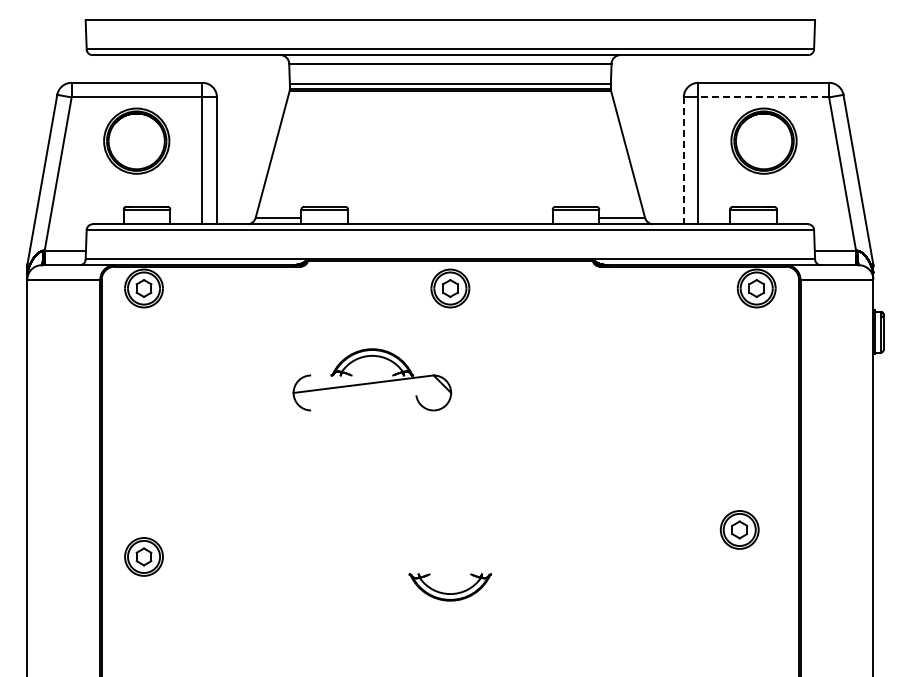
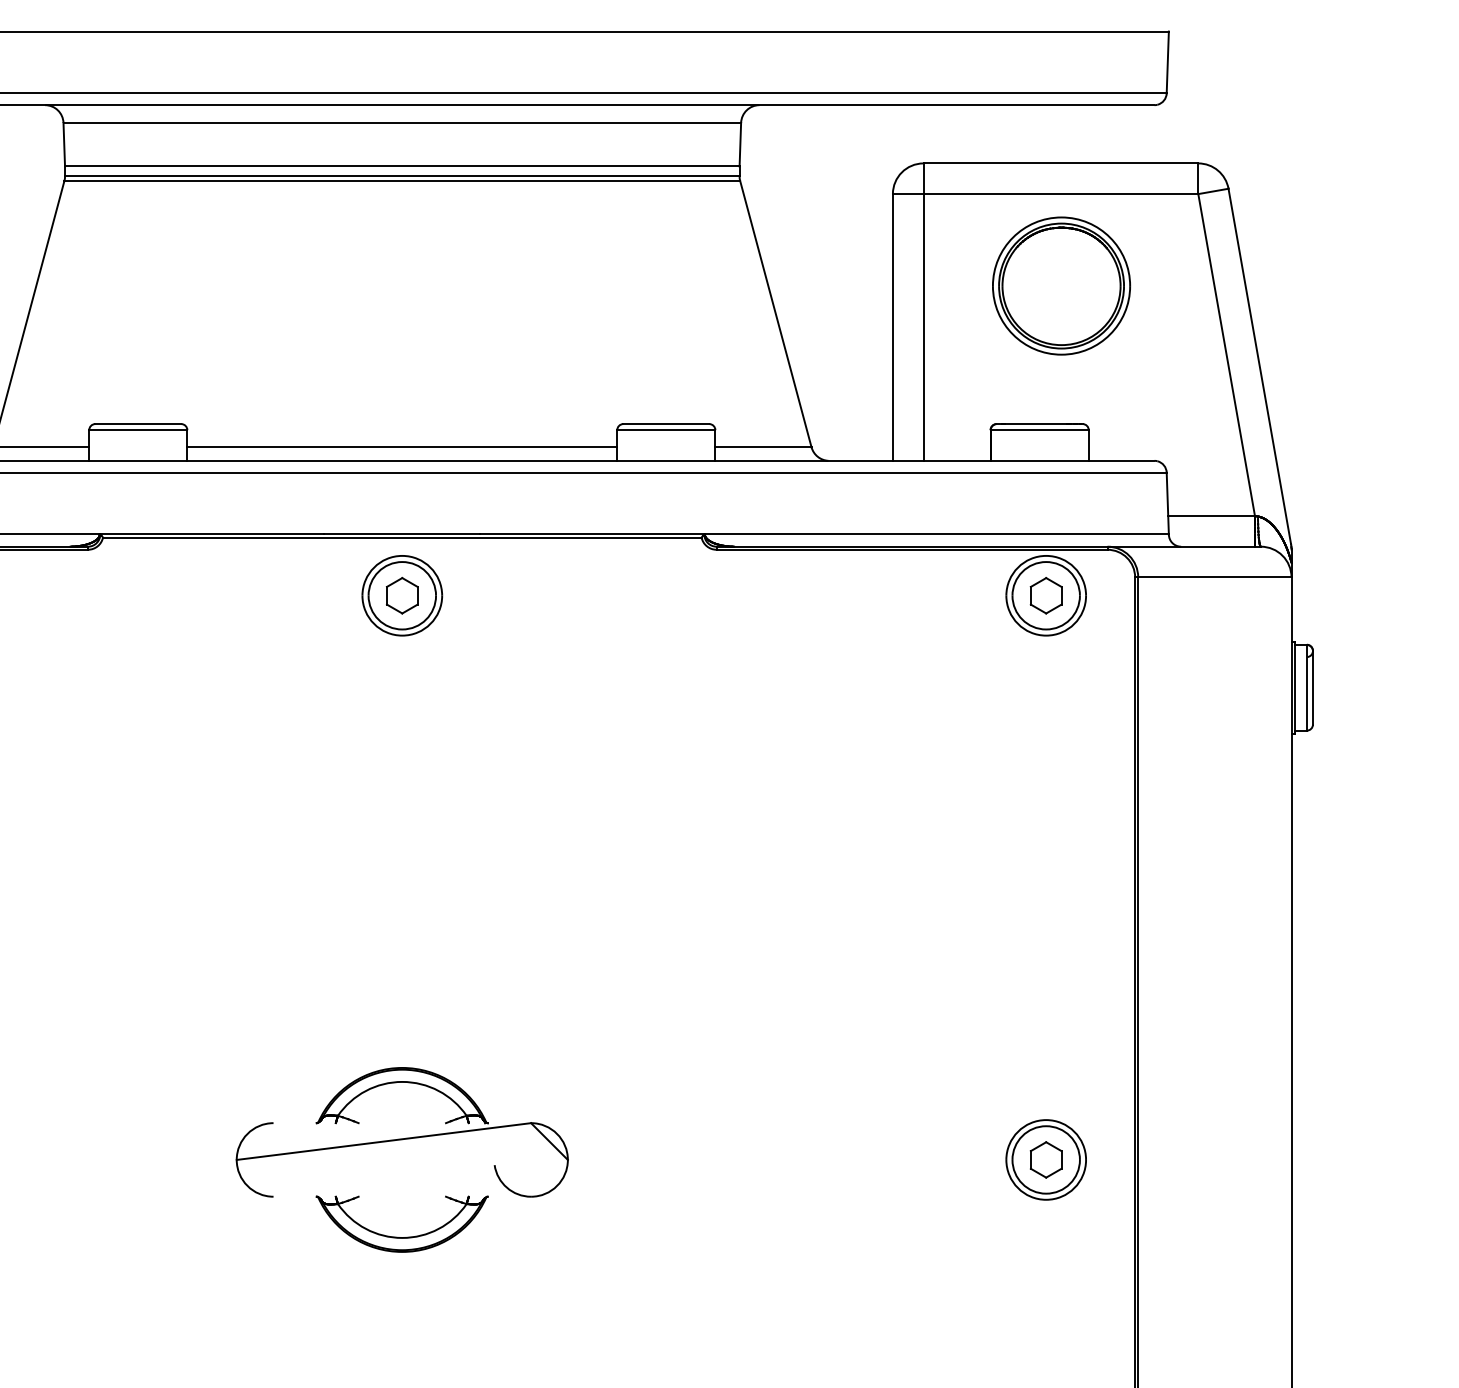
line: (763, 97) -> (1060, 194), dashed -> solid
line: (683, 161) -> (892, 328), dashed -> solid
line: (450, 217) -> (402, 446), added
part: (372, 379) -> (402, 1131), moved
part: (739, 529) -> (1045, 1158), moved

